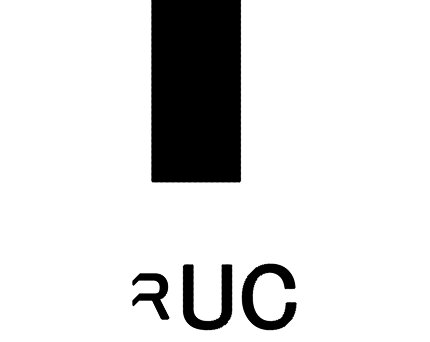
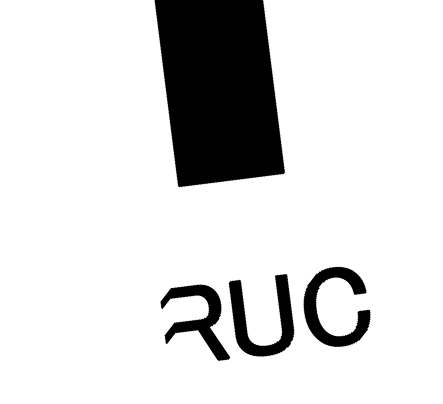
part: (150, 296) -> (194, 324), size x1.43

